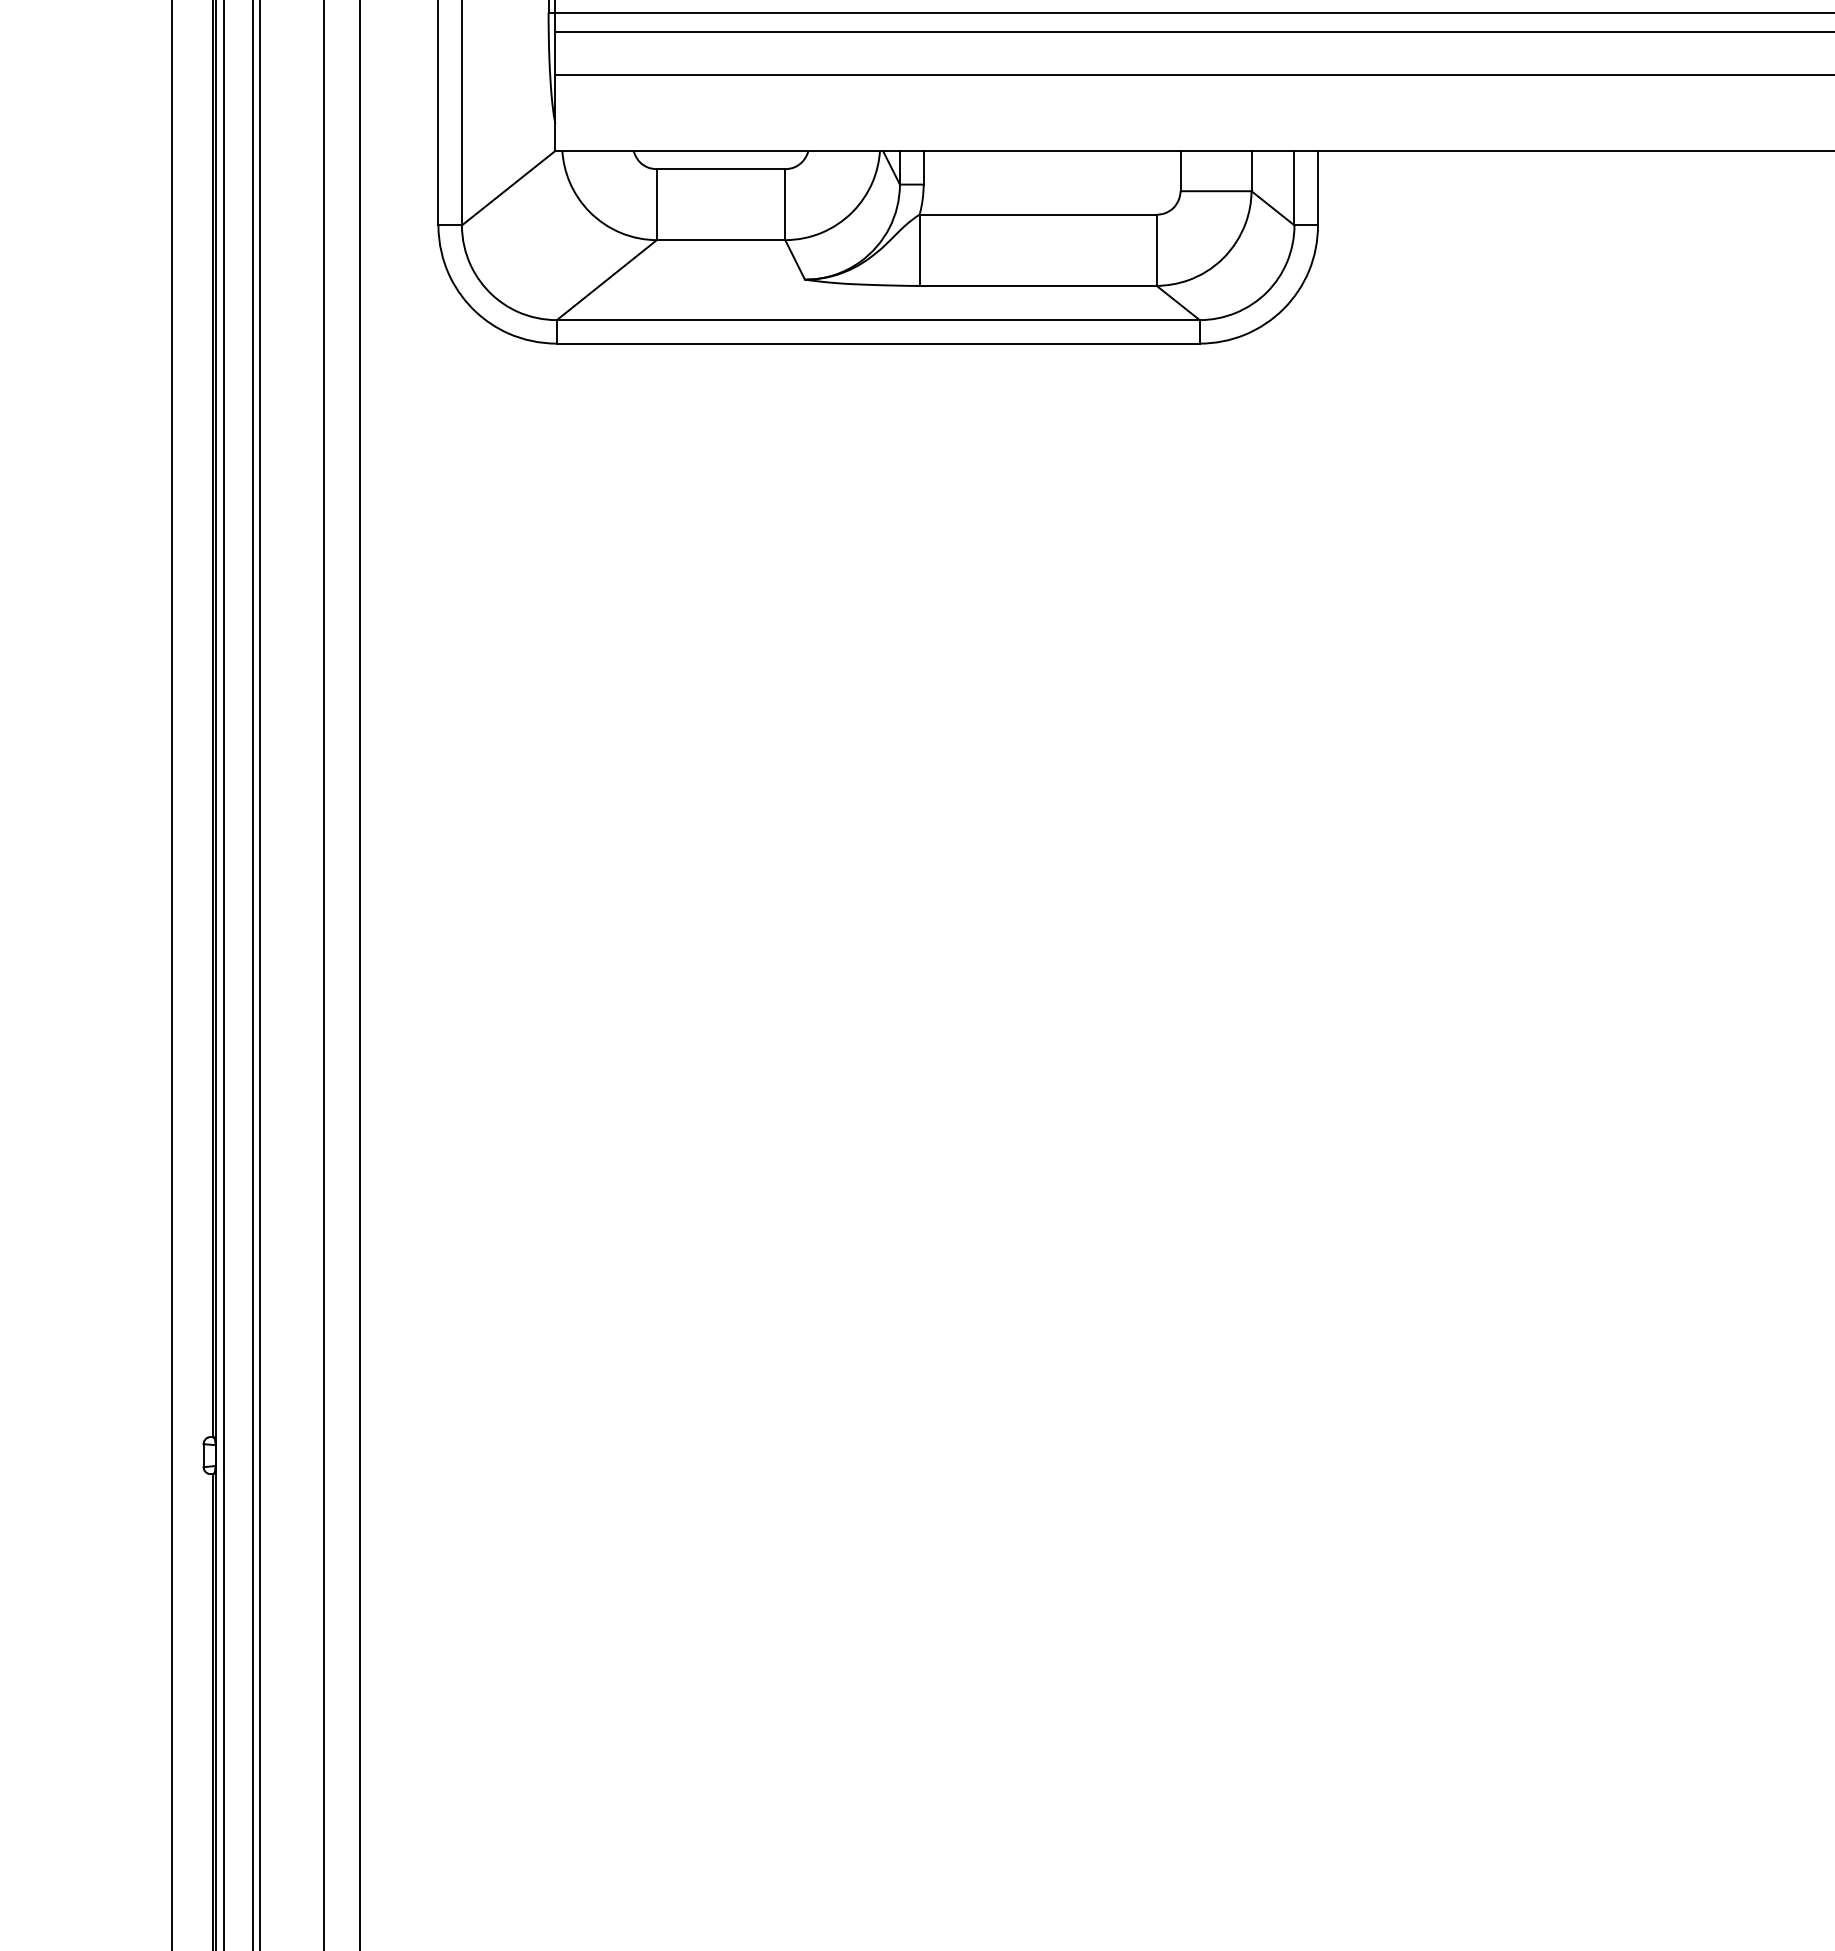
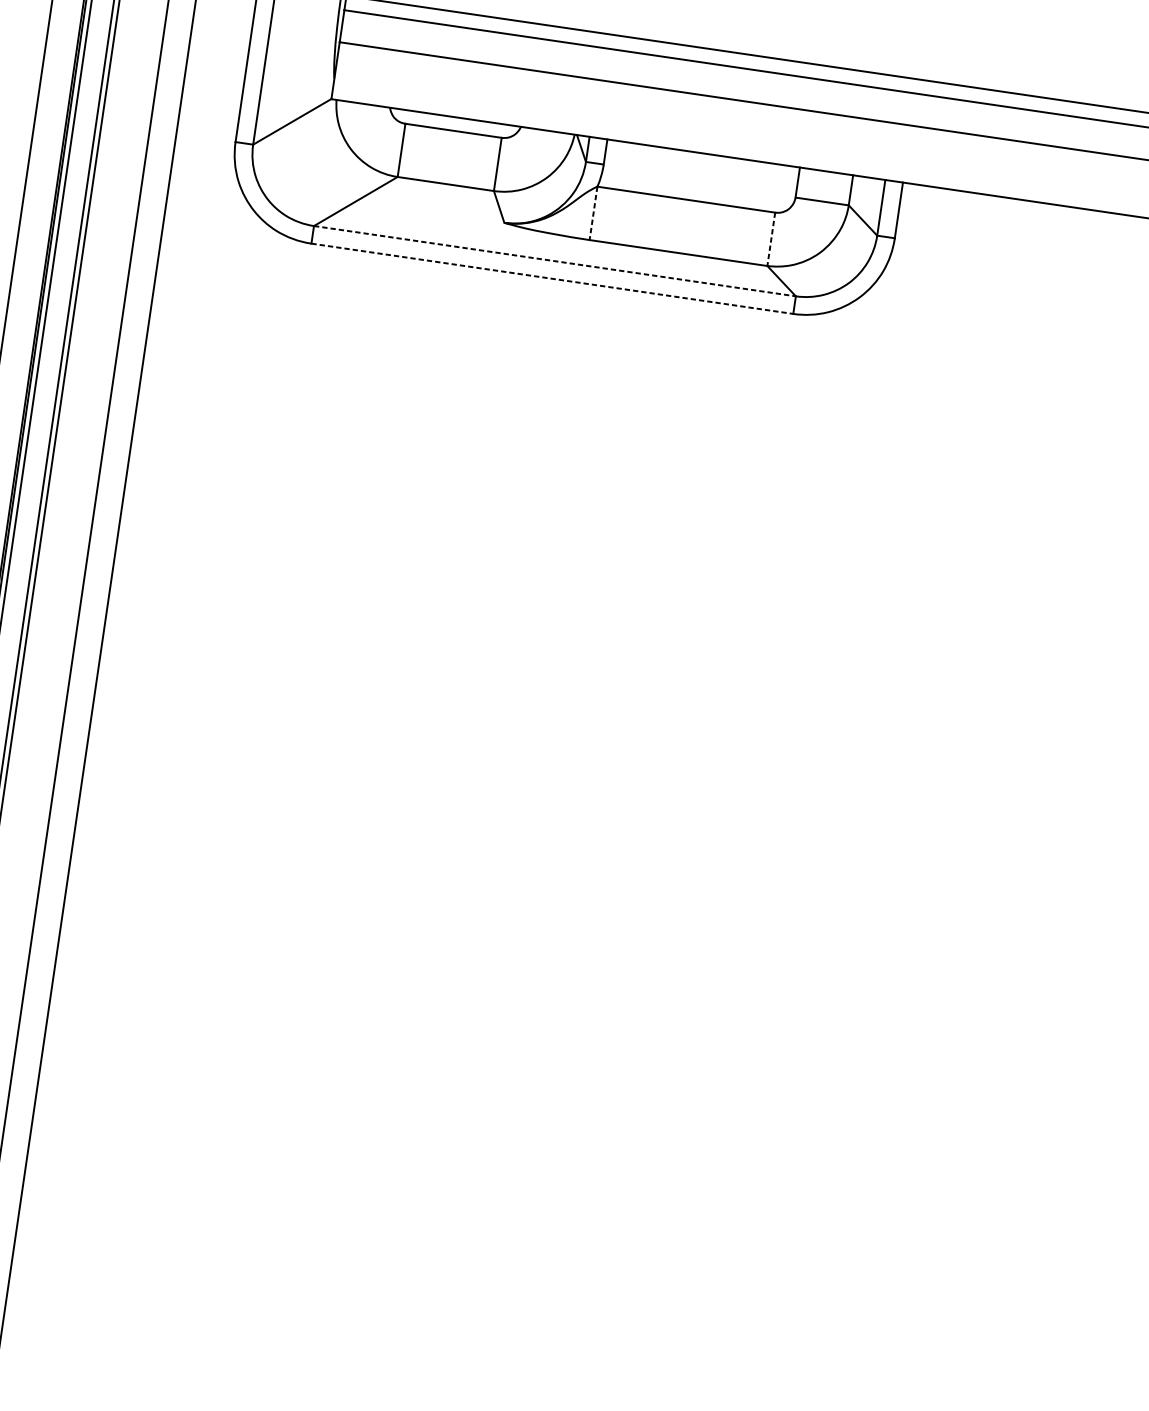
line: (919, 250) -> (593, 213), solid -> dashed
line: (1156, 250) -> (771, 239), solid -> dashed
line: (878, 320) -> (555, 261), solid -> dashed
line: (878, 343) -> (552, 278), solid -> dashed

